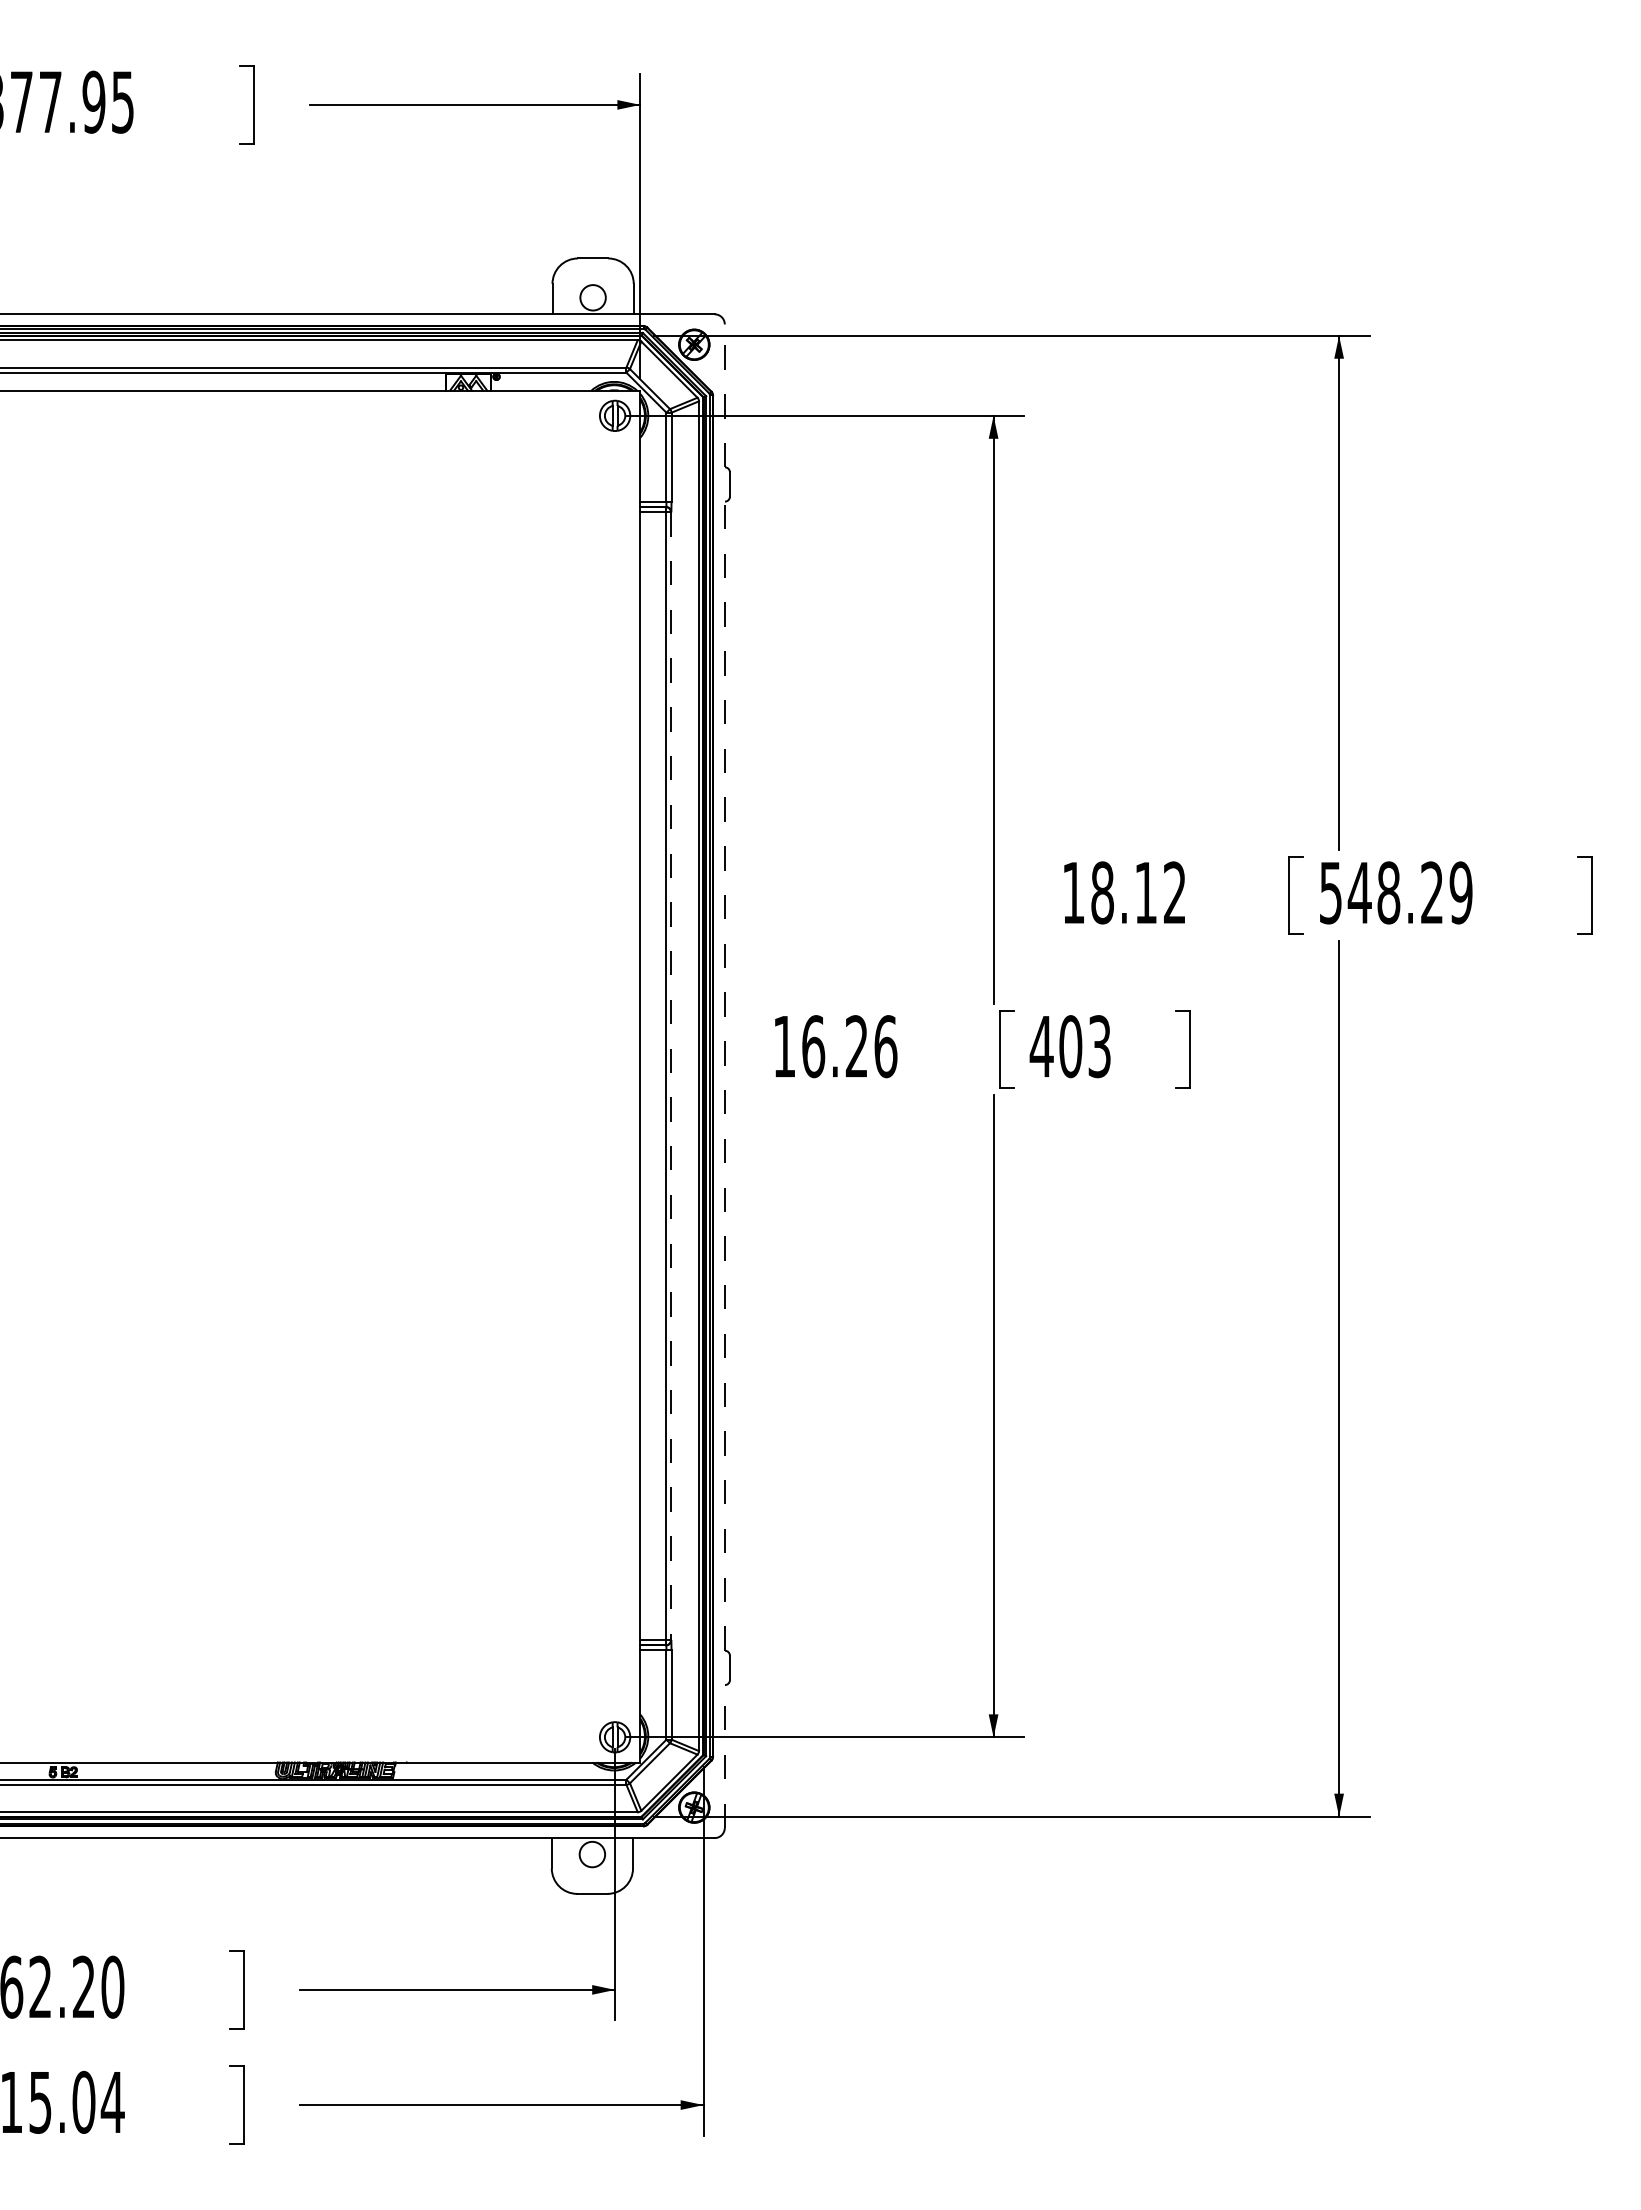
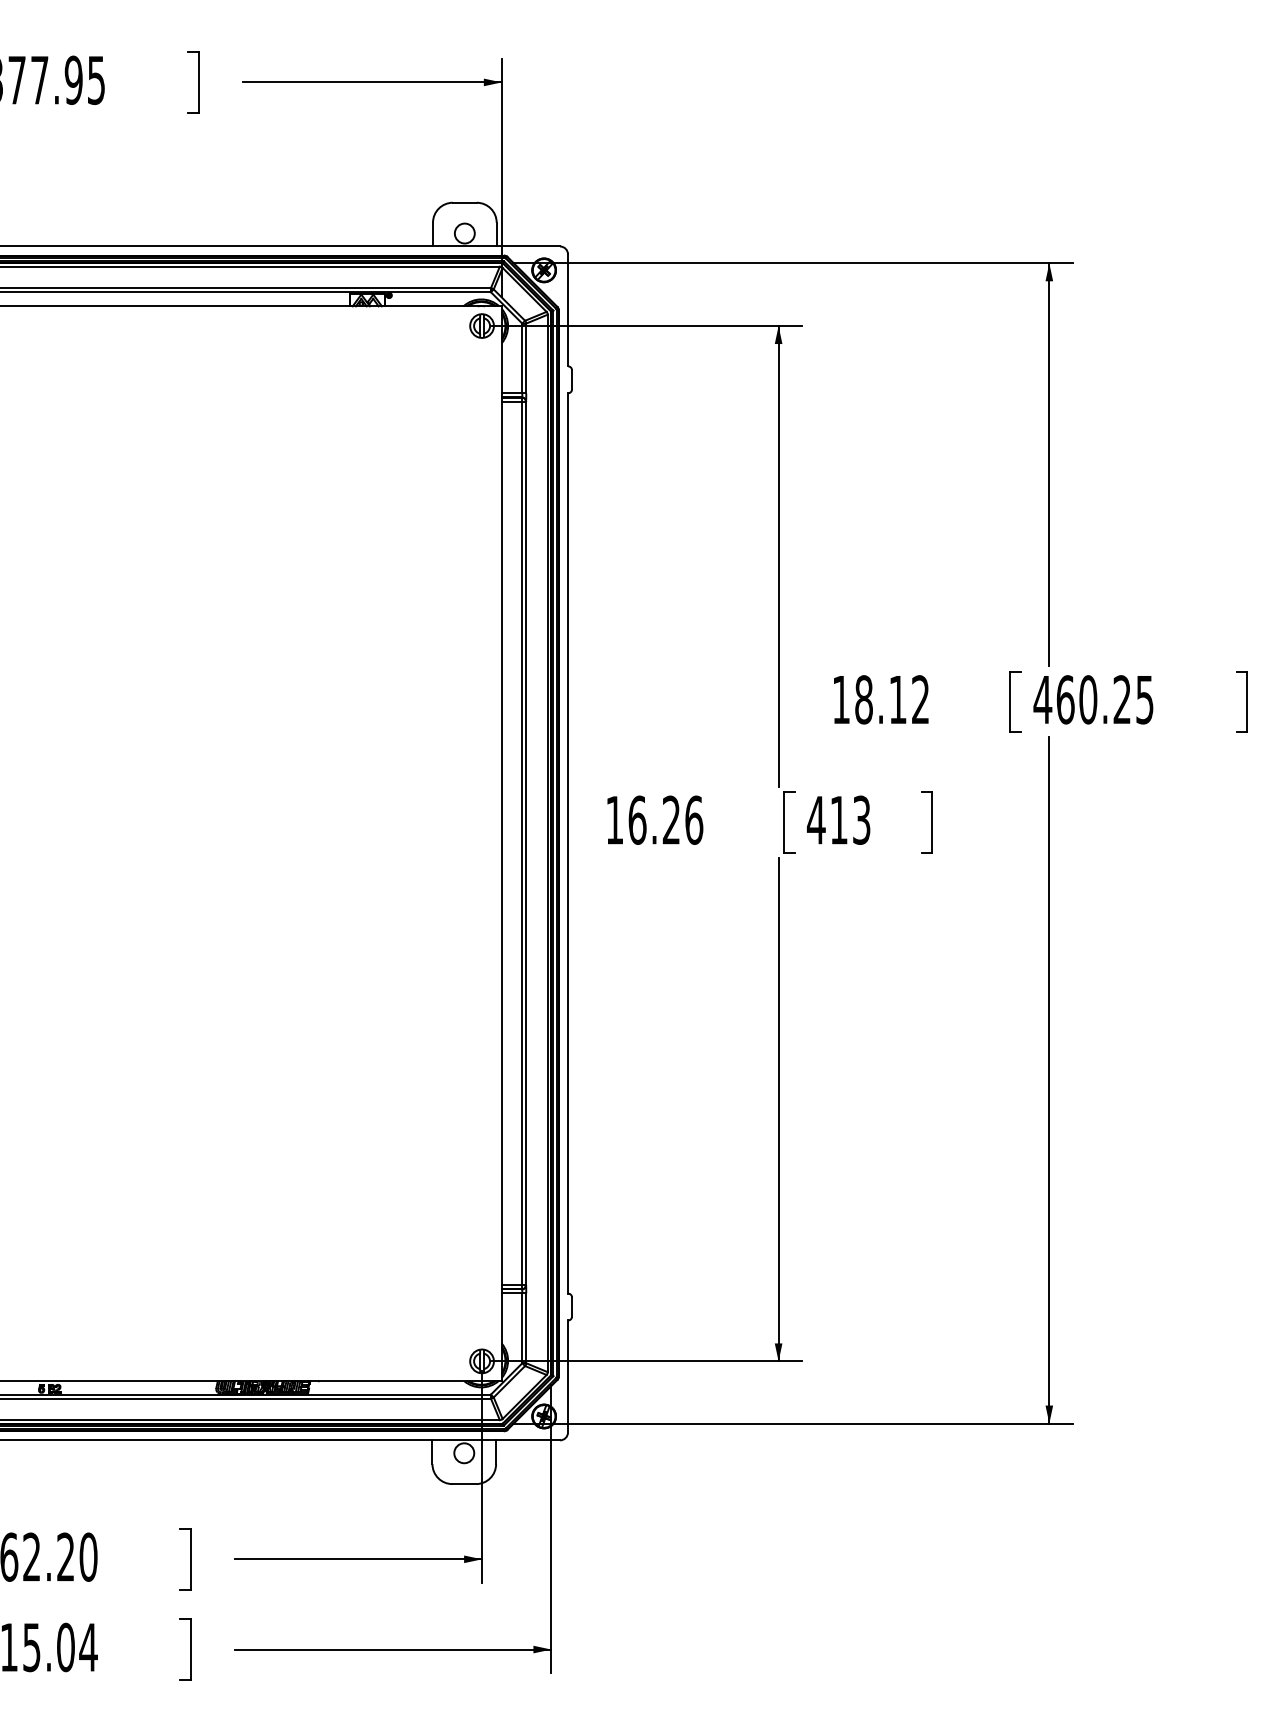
line: (724, 395) -> (567, 310), dashed -> solid
text: (1395, 892) -> (1093, 699), 548.29 -> 460.25
text: (1070, 1046) -> (838, 820), 403 -> 413
line: (670, 1076) -> (525, 843), dashed -> solid
line: (724, 1076) -> (567, 843), dashed -> solid
line: (724, 1755) -> (567, 1375), dashed -> solid

